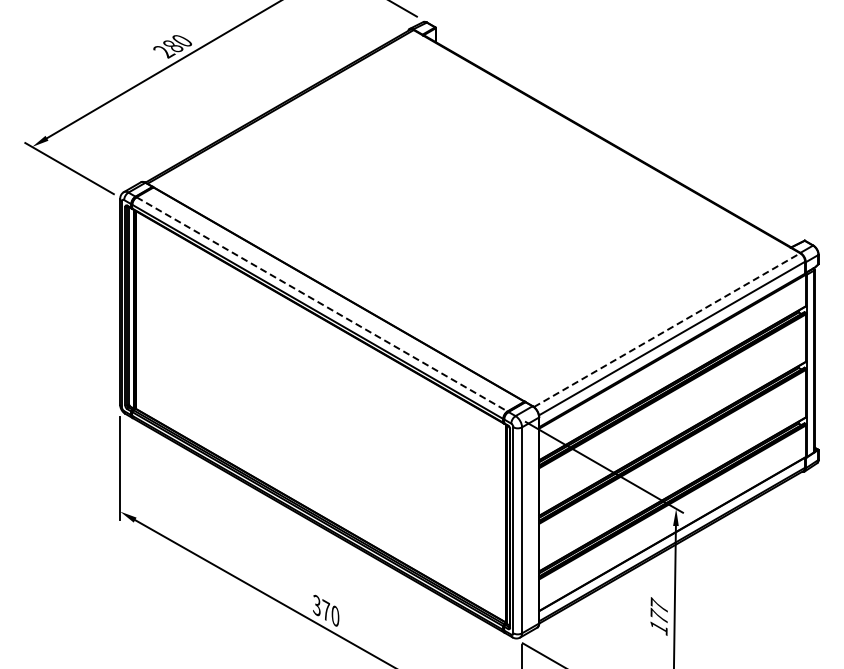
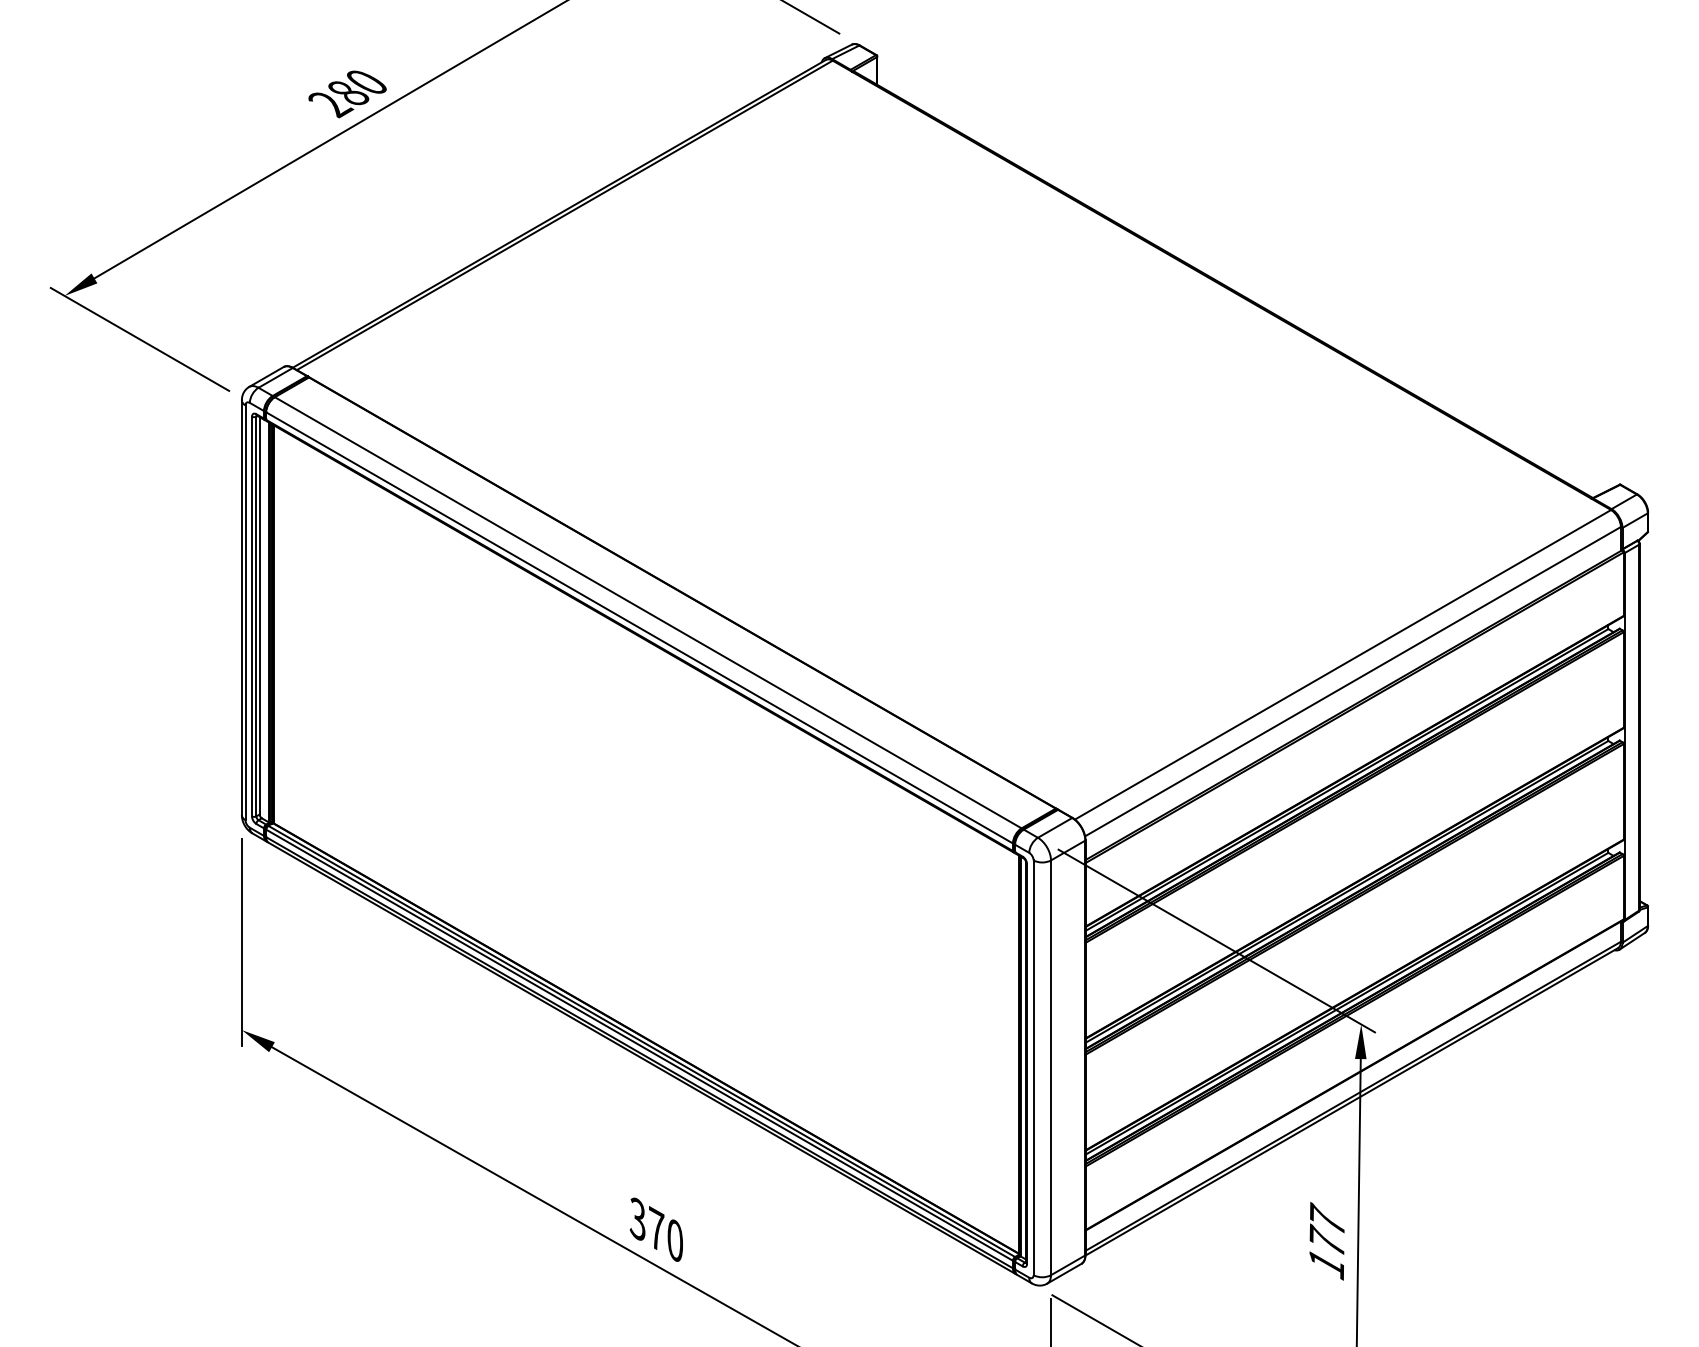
line: (322, 304) -> (649, 613), dashed -> solid
line: (667, 330) -> (1343, 665), dashed -> solid

